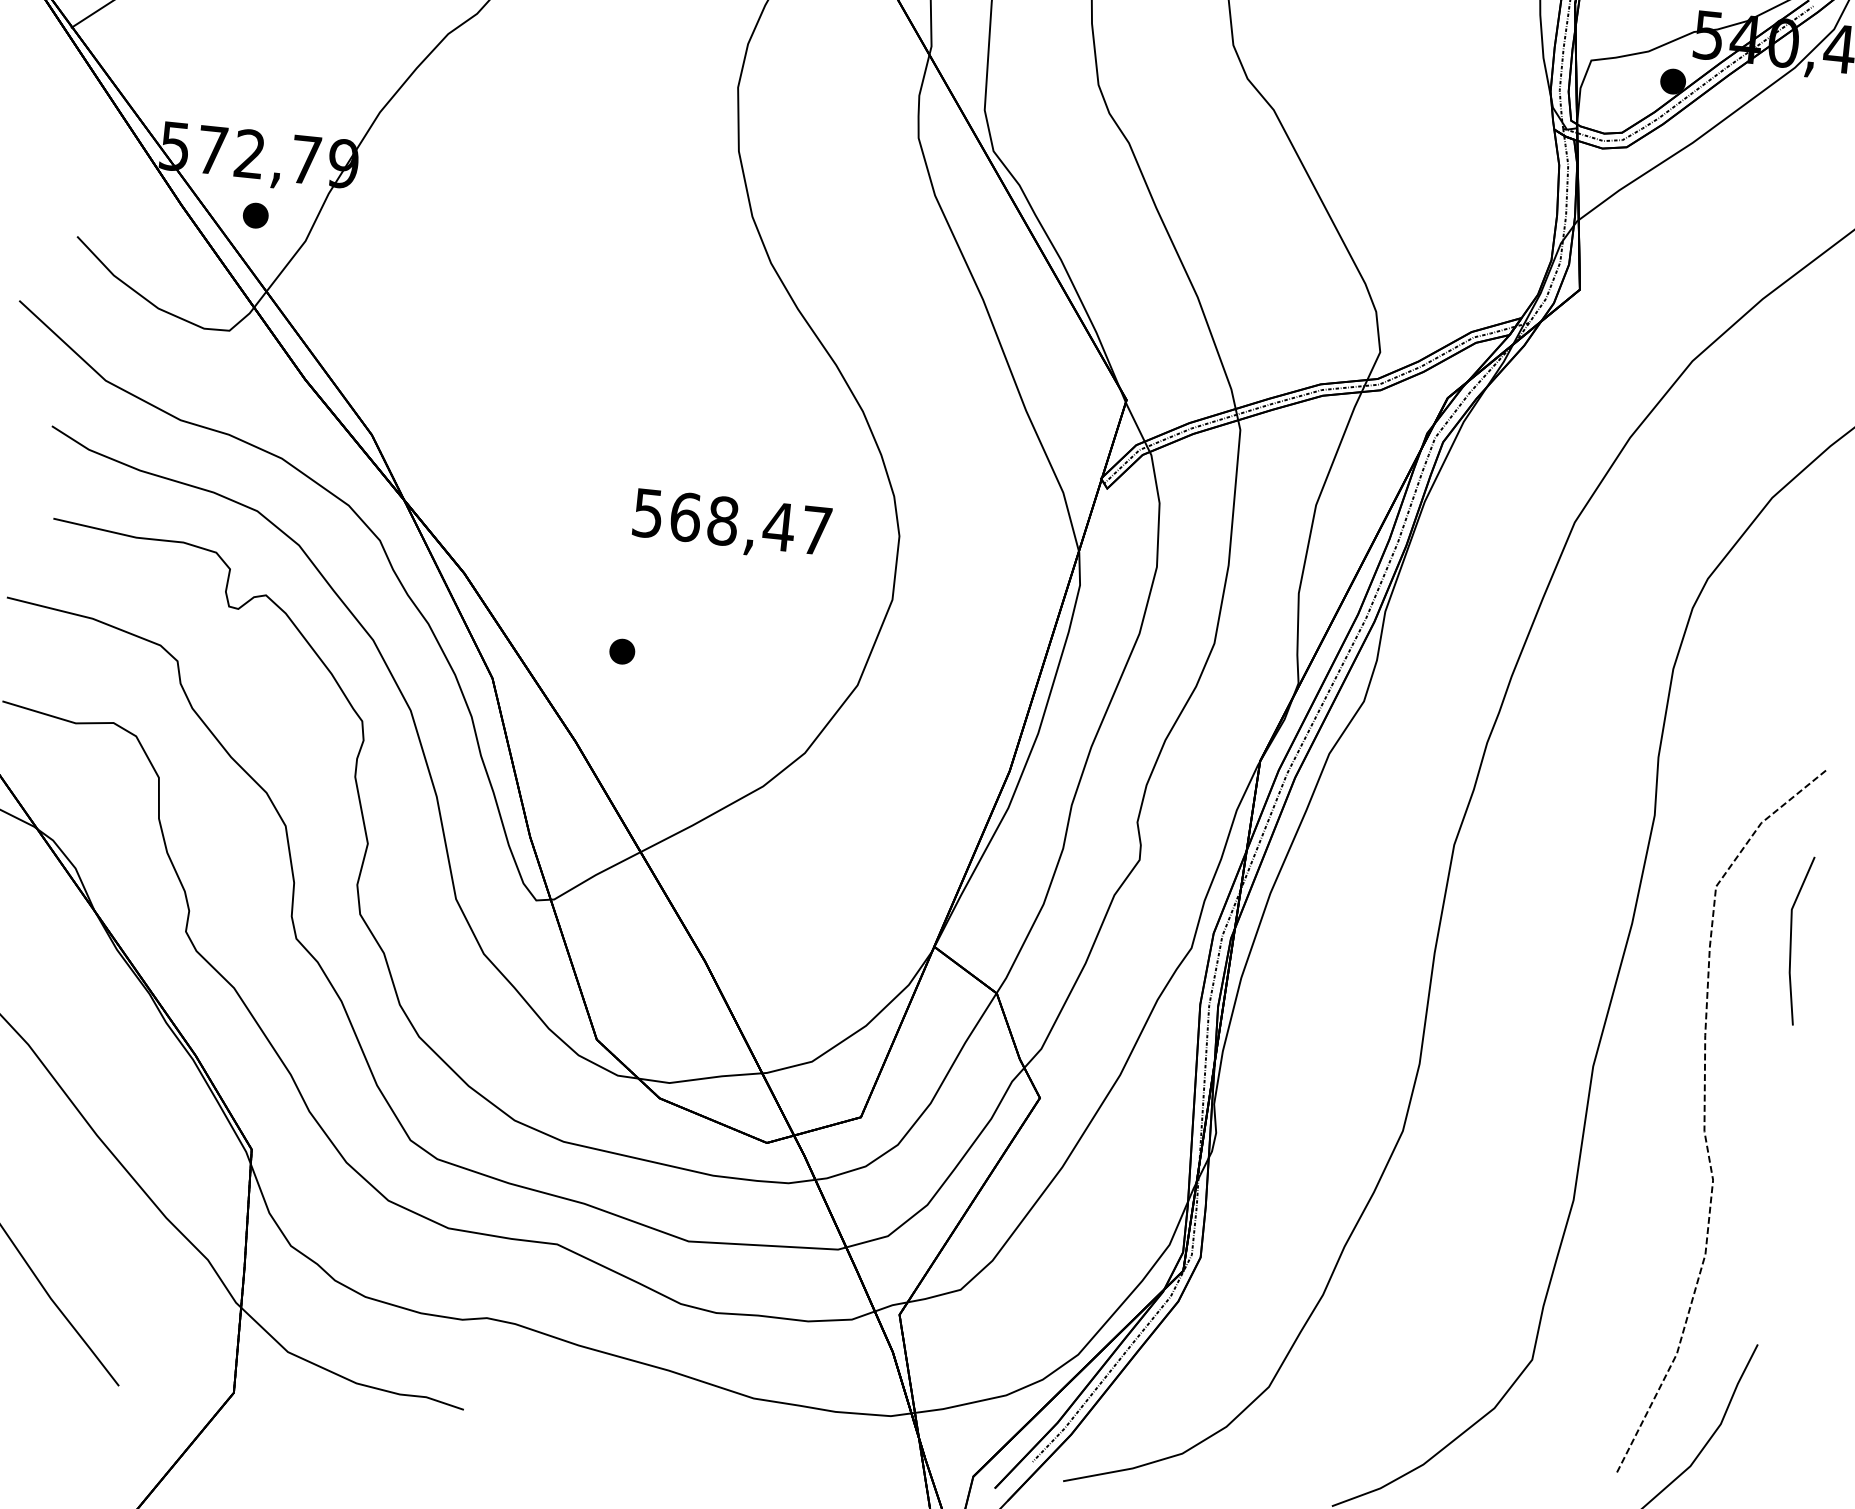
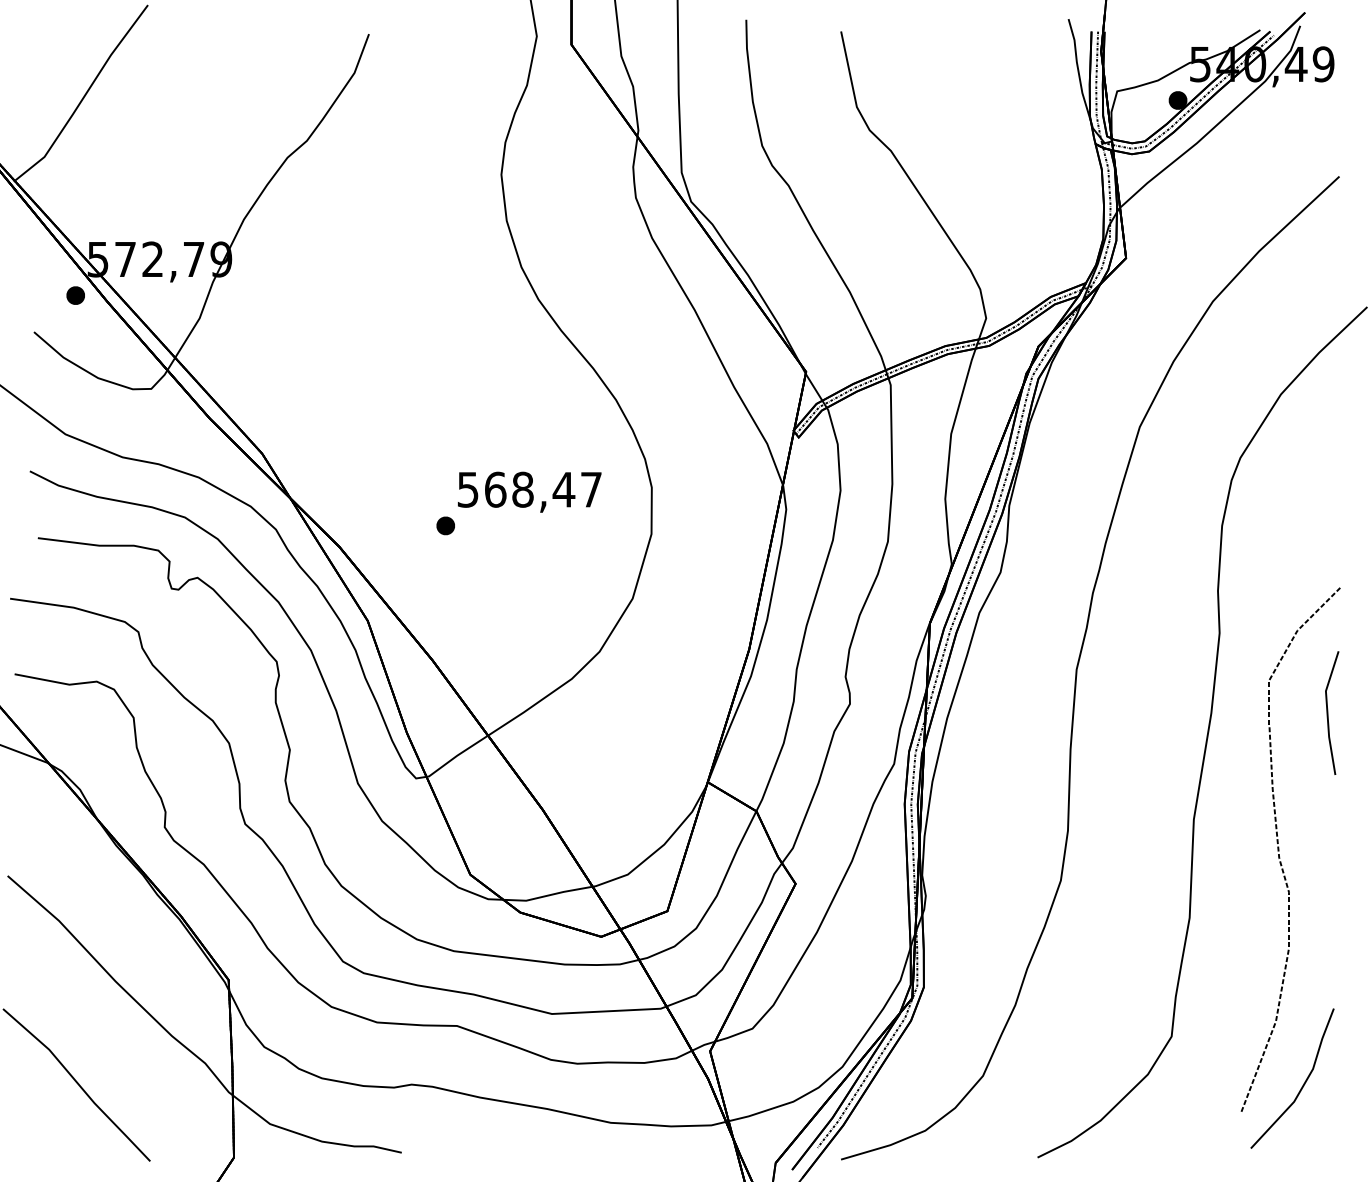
part: (255, 215) -> (75, 295), moved
part: (621, 651) -> (445, 525), moved

